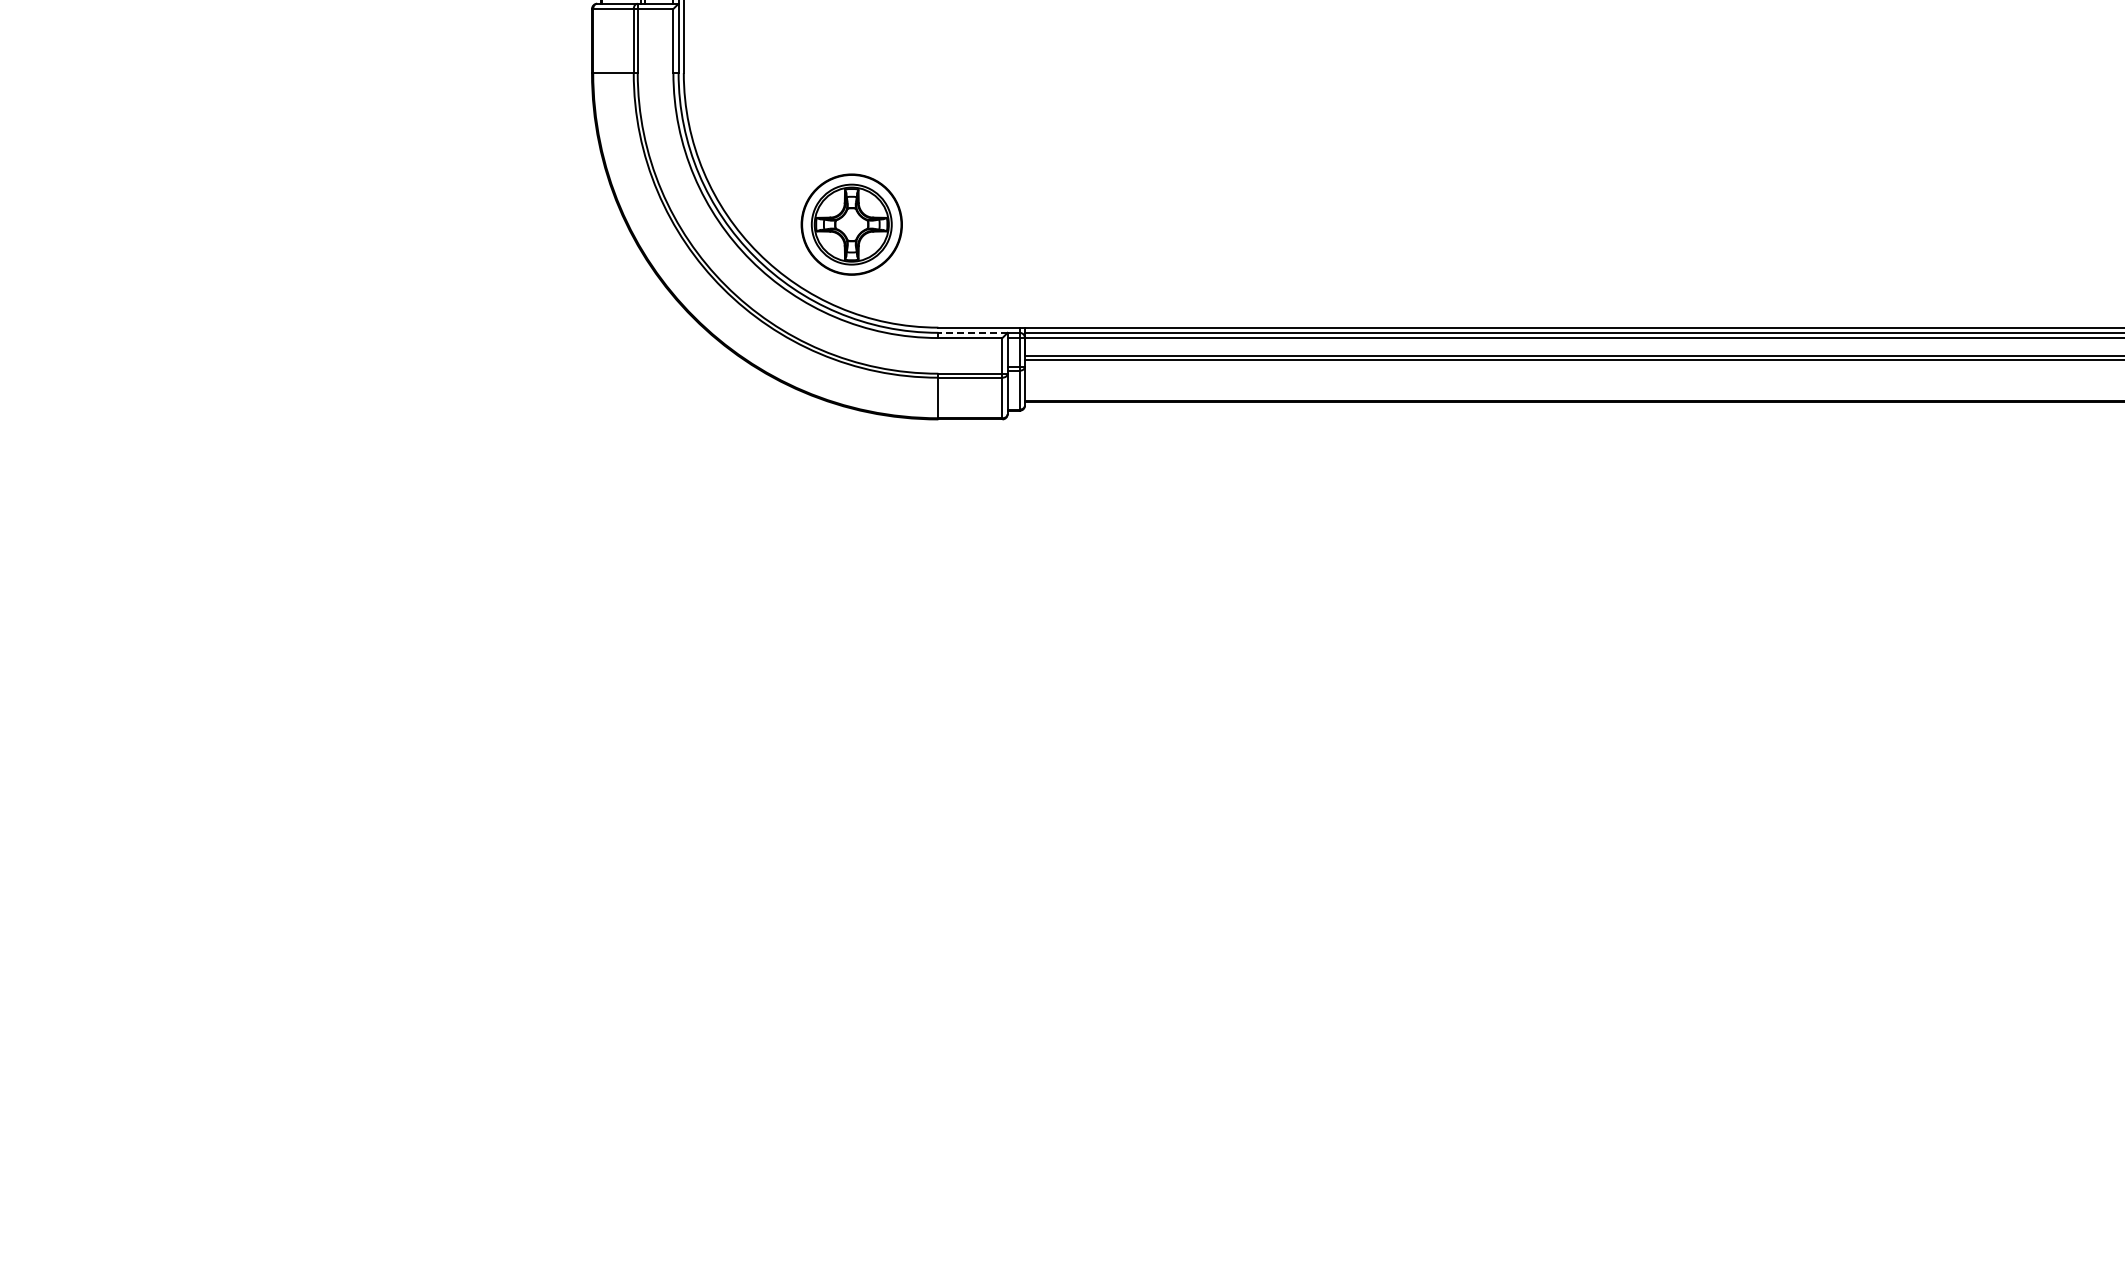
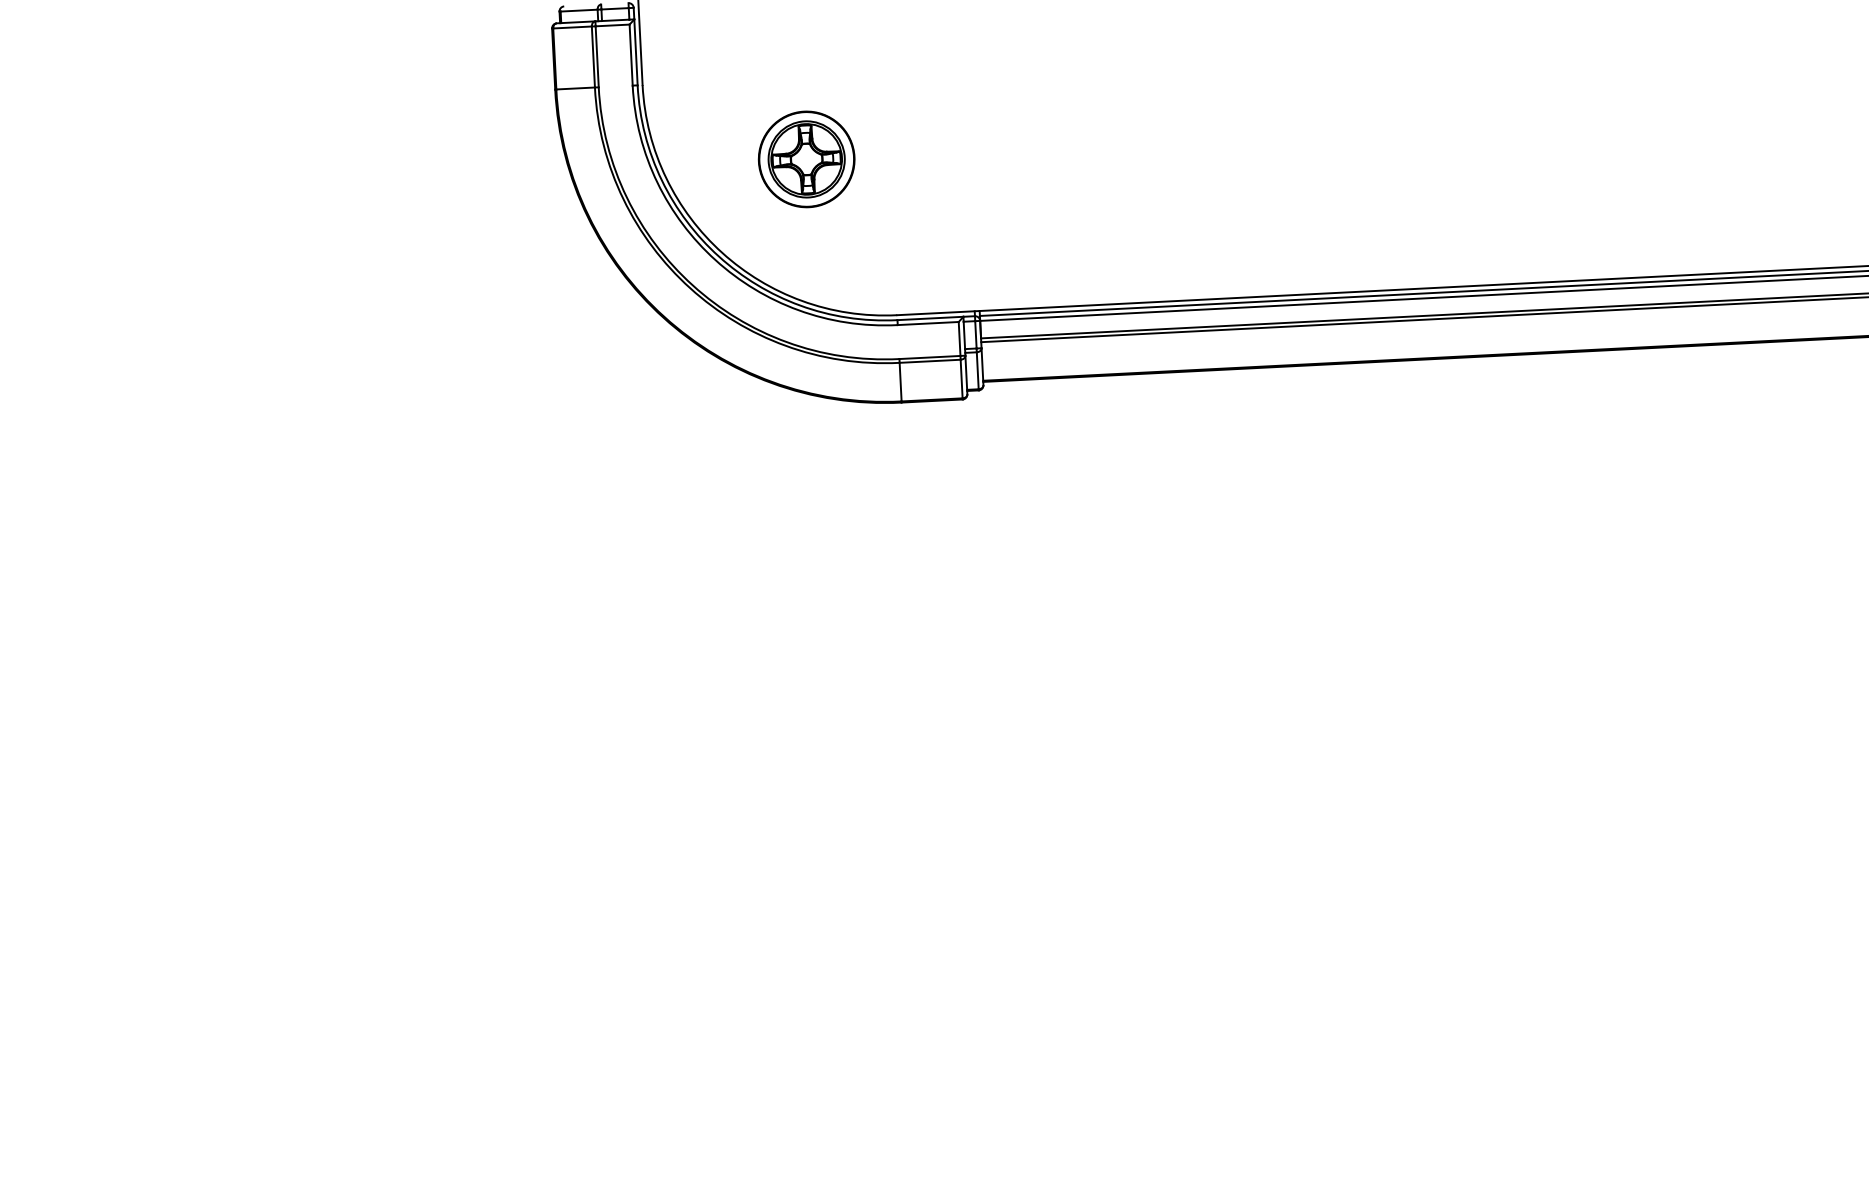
part: (851, 224) -> (806, 159), moved
line: (973, 332) -> (930, 318), dashed -> solid

